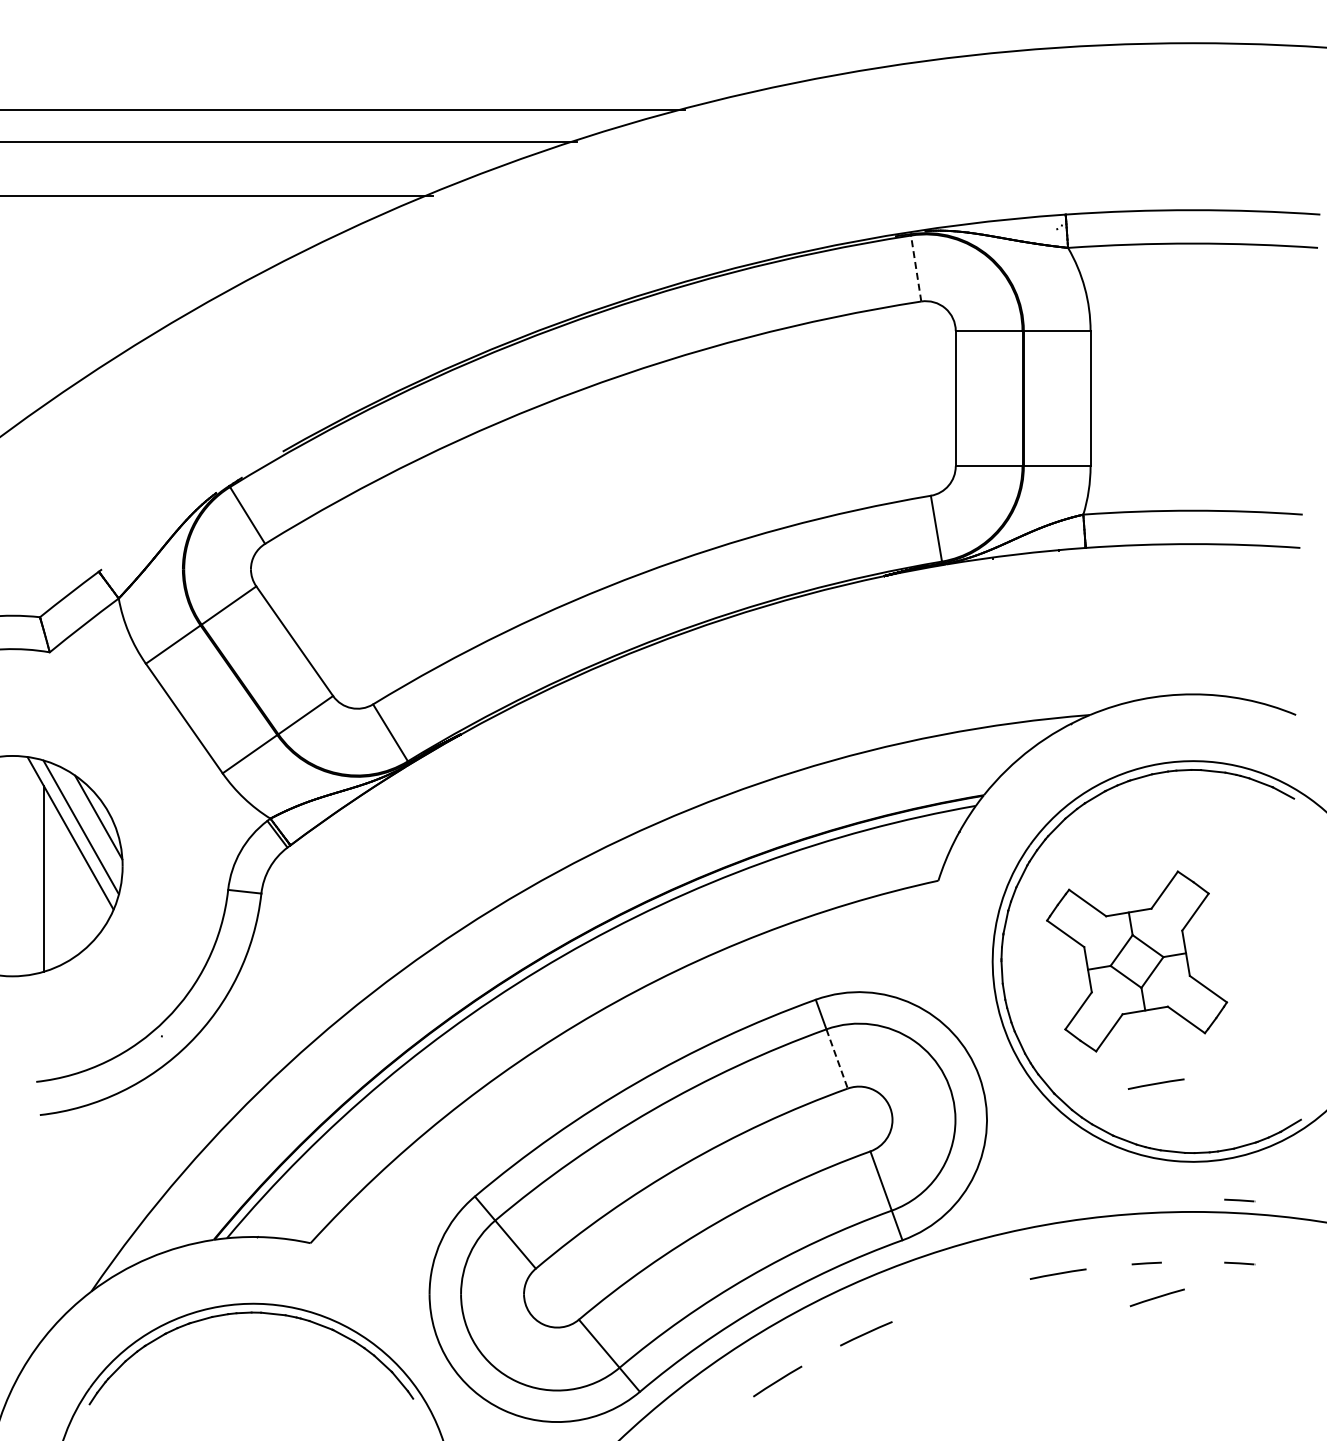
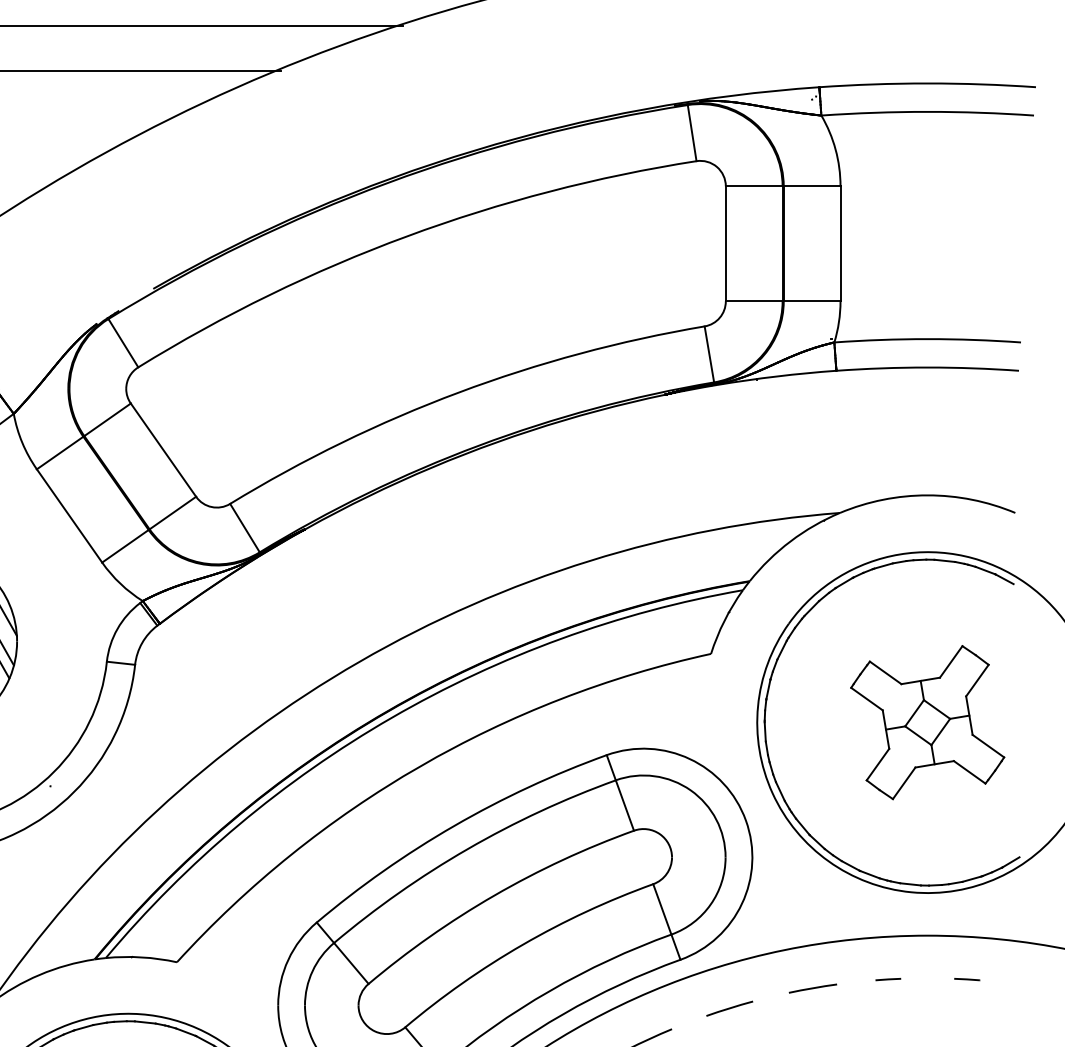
line: (916, 268) -> (692, 133), dashed -> solid
part: (1137, 961) -> (928, 722), moved
line: (837, 1059) -> (625, 805), dashed -> solid
line: (1155, 1083) -> (895, 826), removed
line: (1239, 1200) -> (967, 925), removed
line: (1156, 1297) -> (729, 1008), moved

